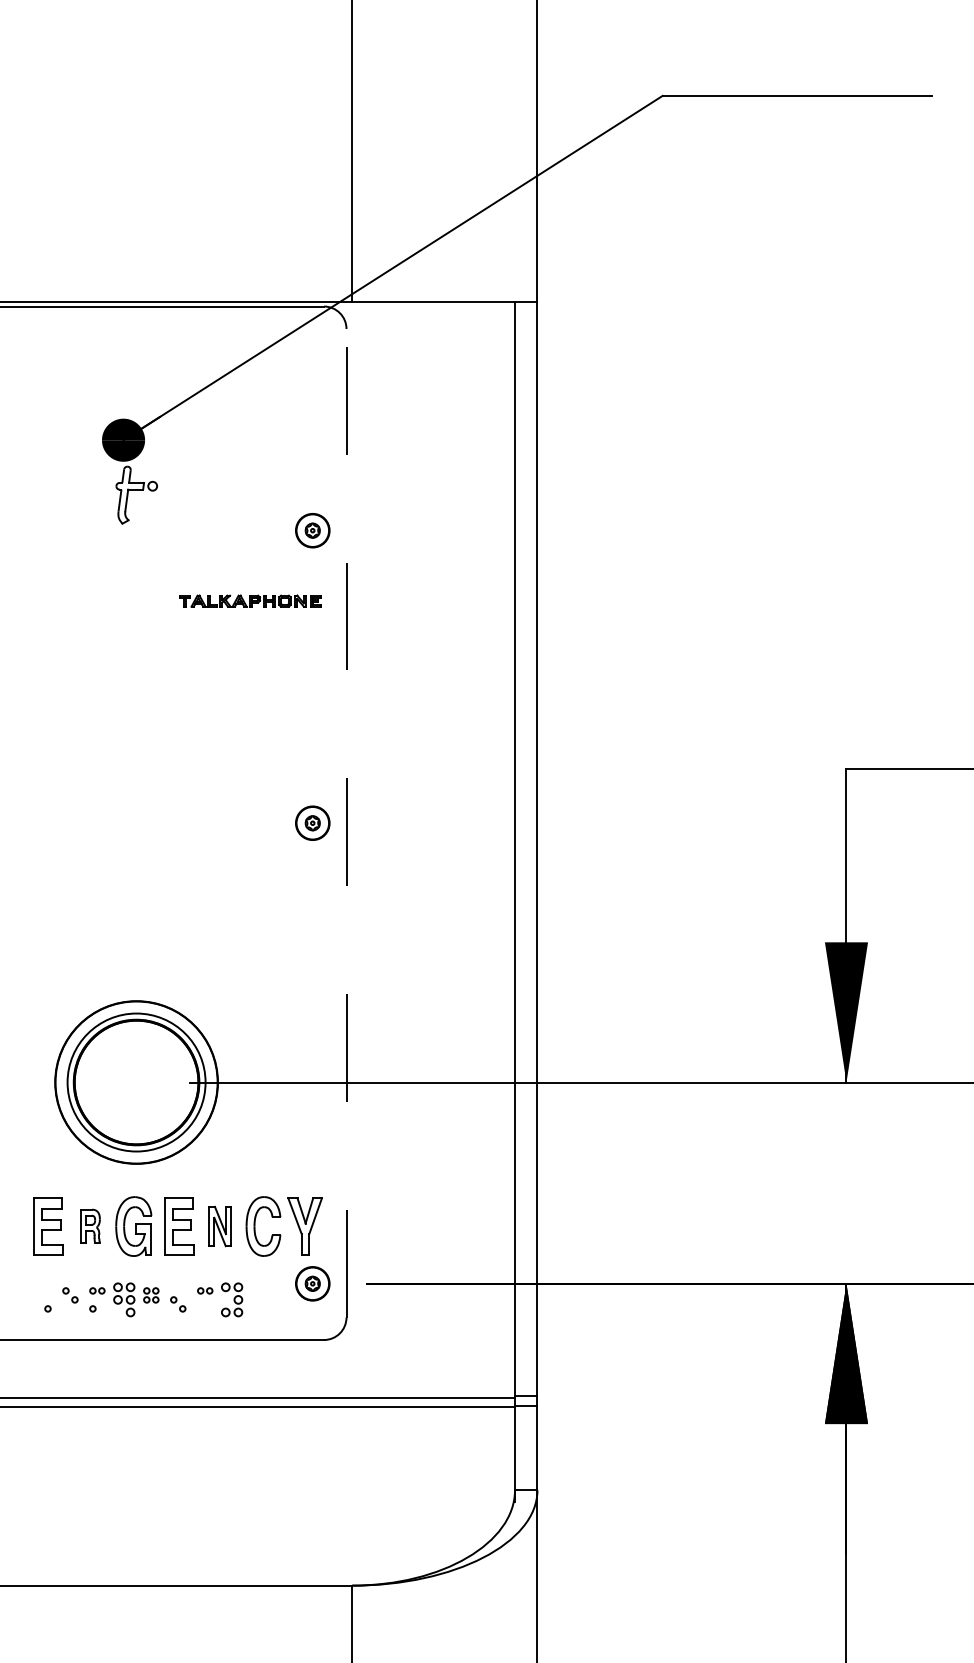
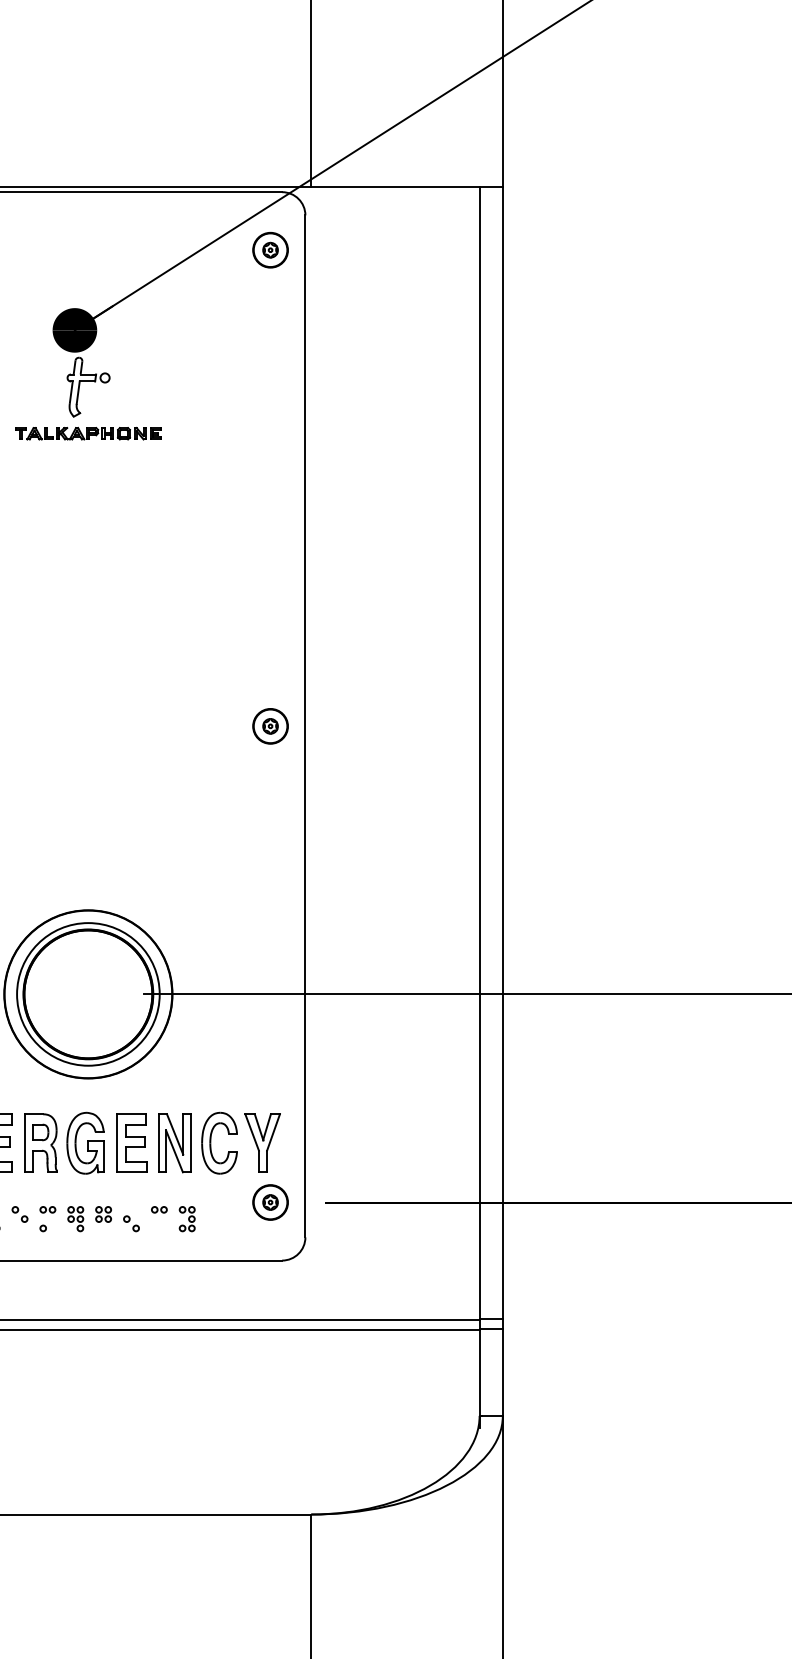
part: (312, 530) -> (270, 250), moved
part: (250, 600) -> (88, 433), moved
line: (346, 822) -> (305, 725), dashed -> solid
part: (90, 1226) -> (40, 1143), size x1.67
part: (220, 1226) -> (175, 1143), size x1.43
part: (124, 1299) -> (75, 1218), size x0.71
part: (232, 1299) -> (187, 1218), size x0.71

